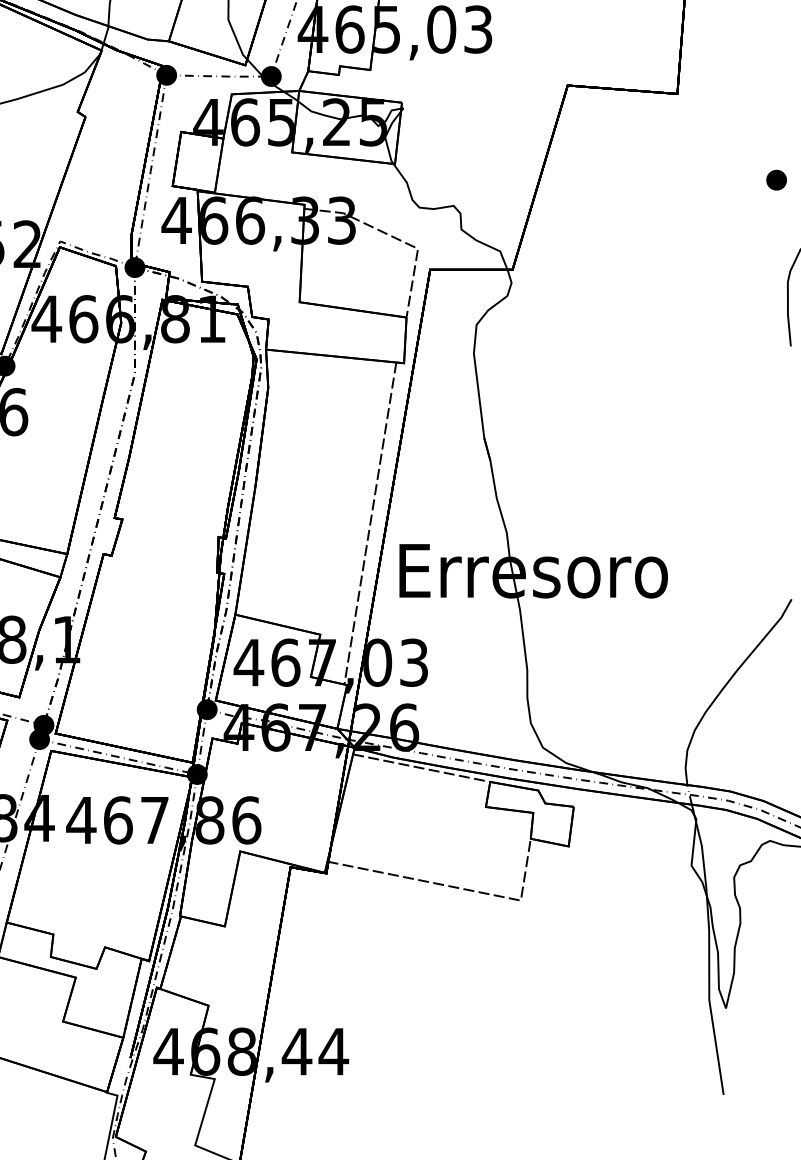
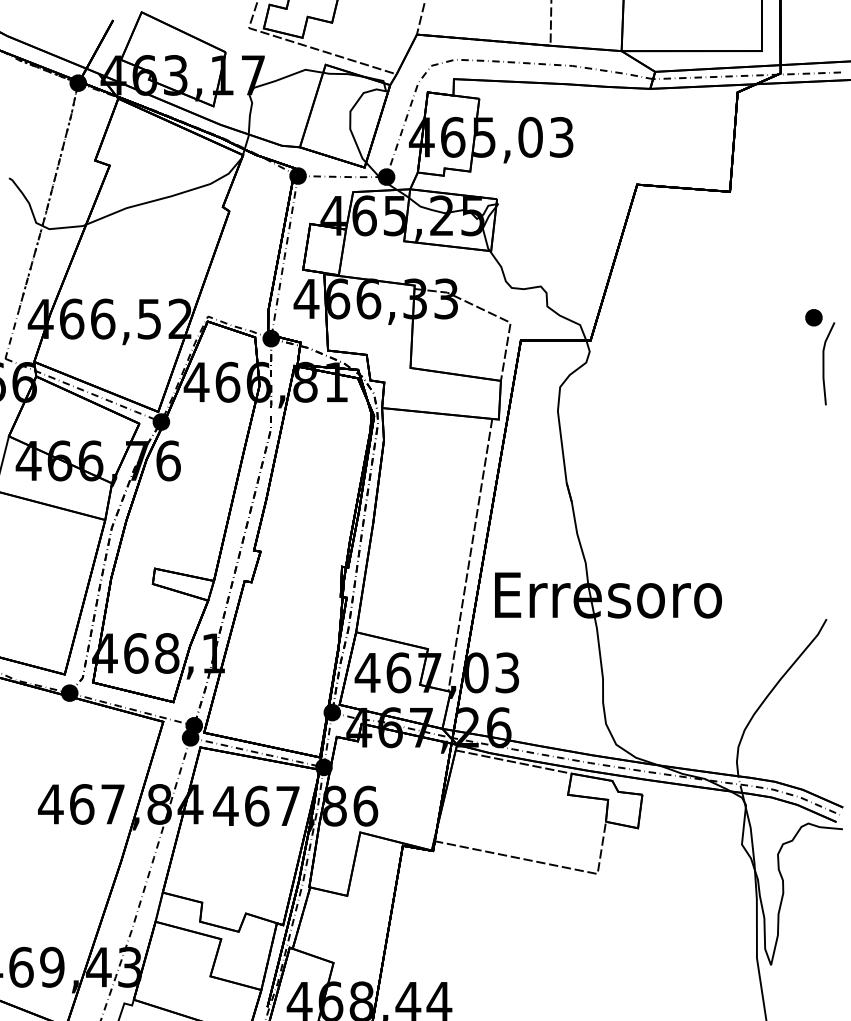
part: (776, 179) -> (813, 317), moved

